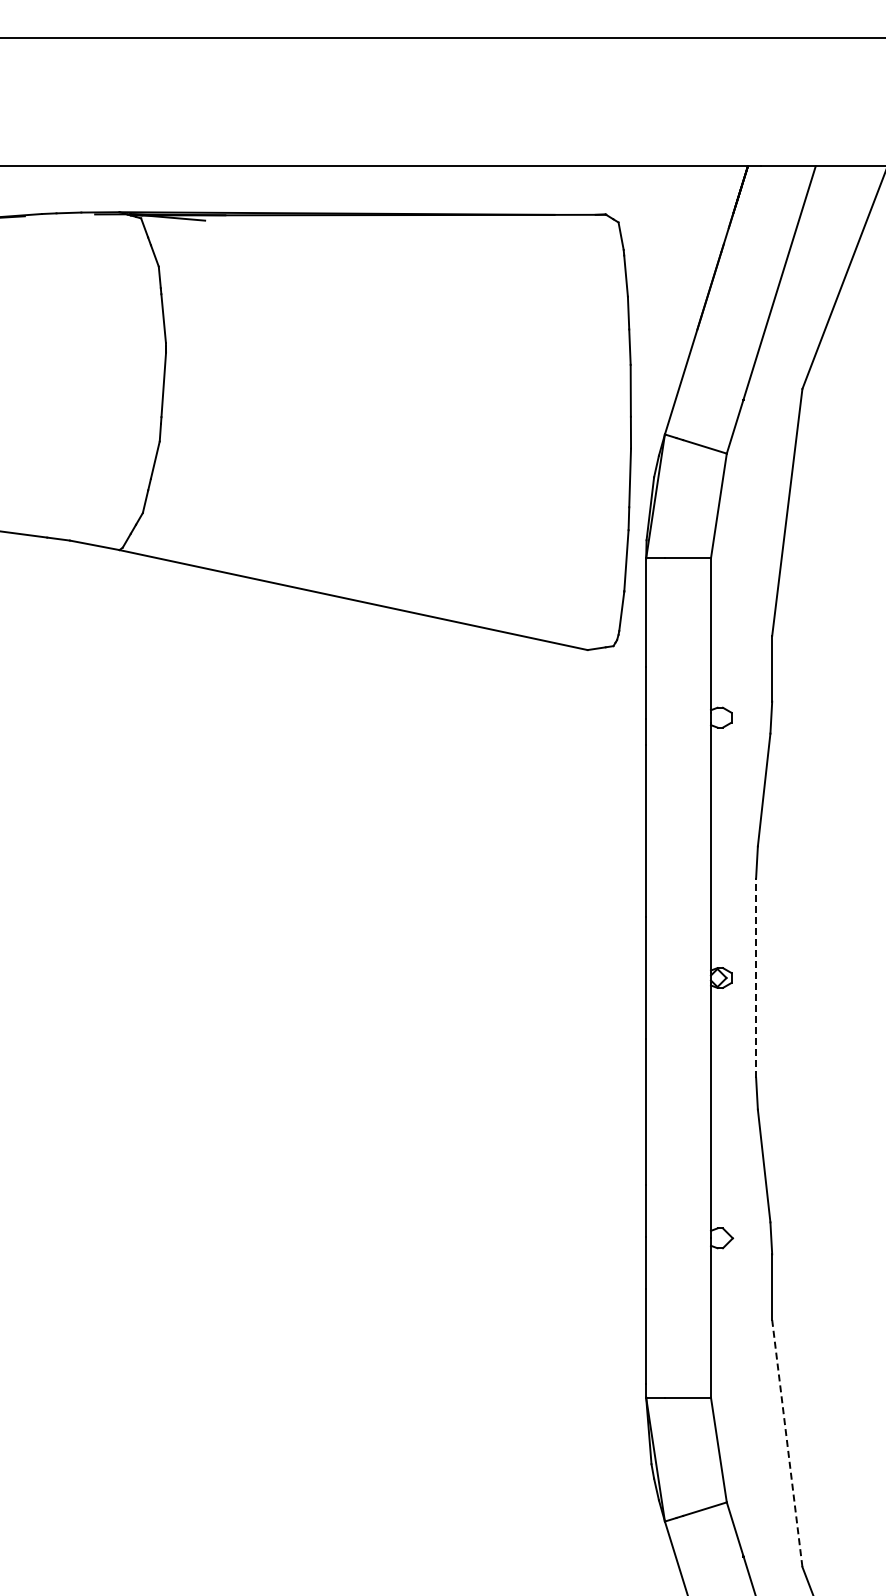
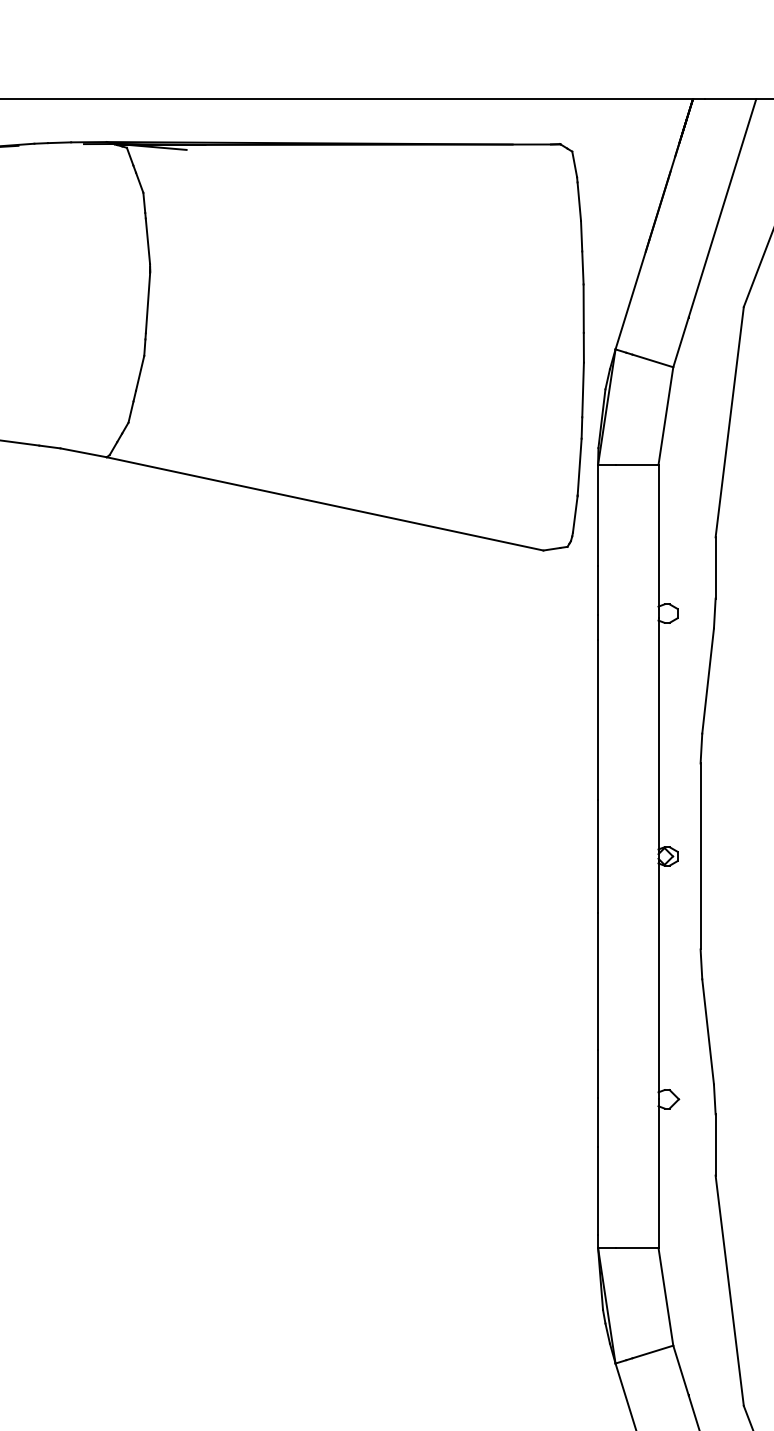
line: (756, 978) -> (700, 856), dashed -> solid
line: (787, 1443) -> (729, 1290), dashed -> solid

